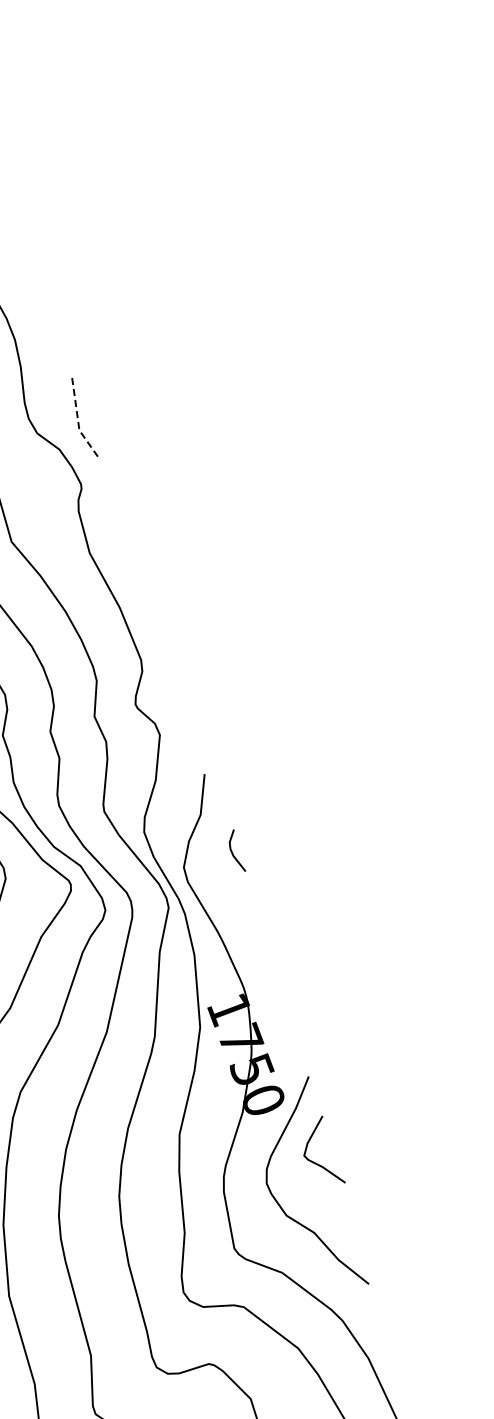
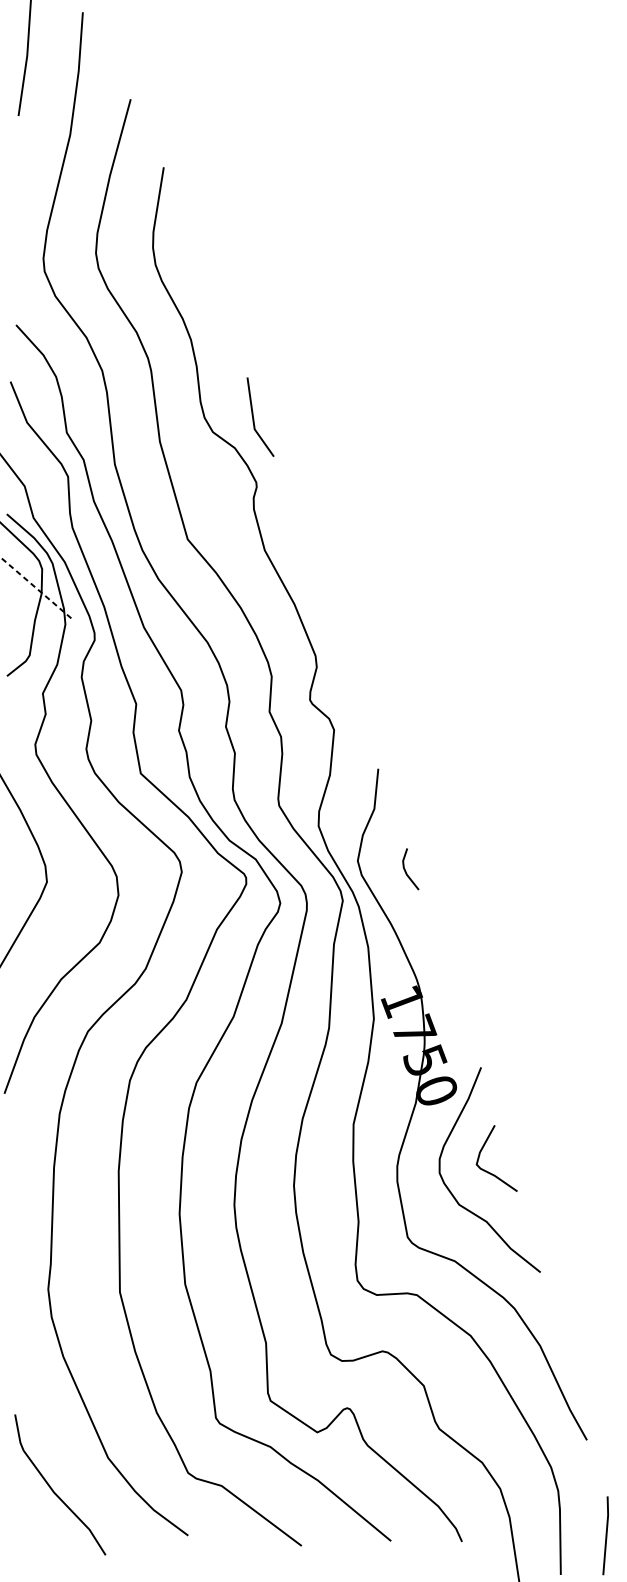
line: (78, 421) -> (253, 420), dashed -> solid
line: (233, 852) -> (406, 871), moved
curve: (318, 1163) -> (490, 1172), moved

